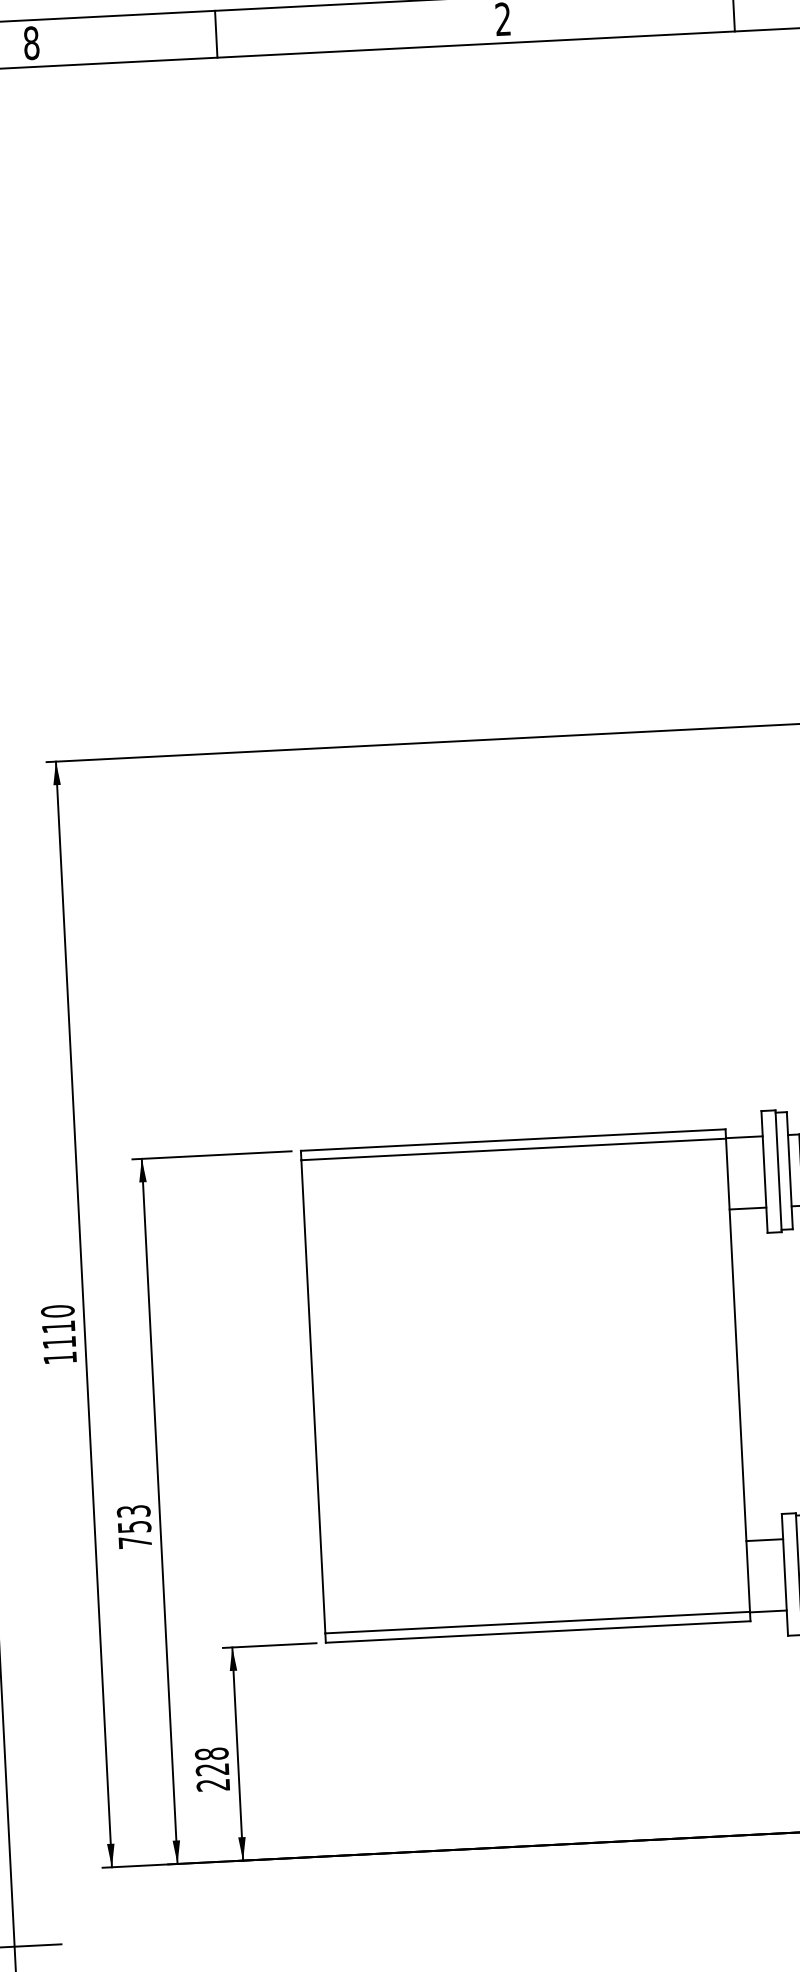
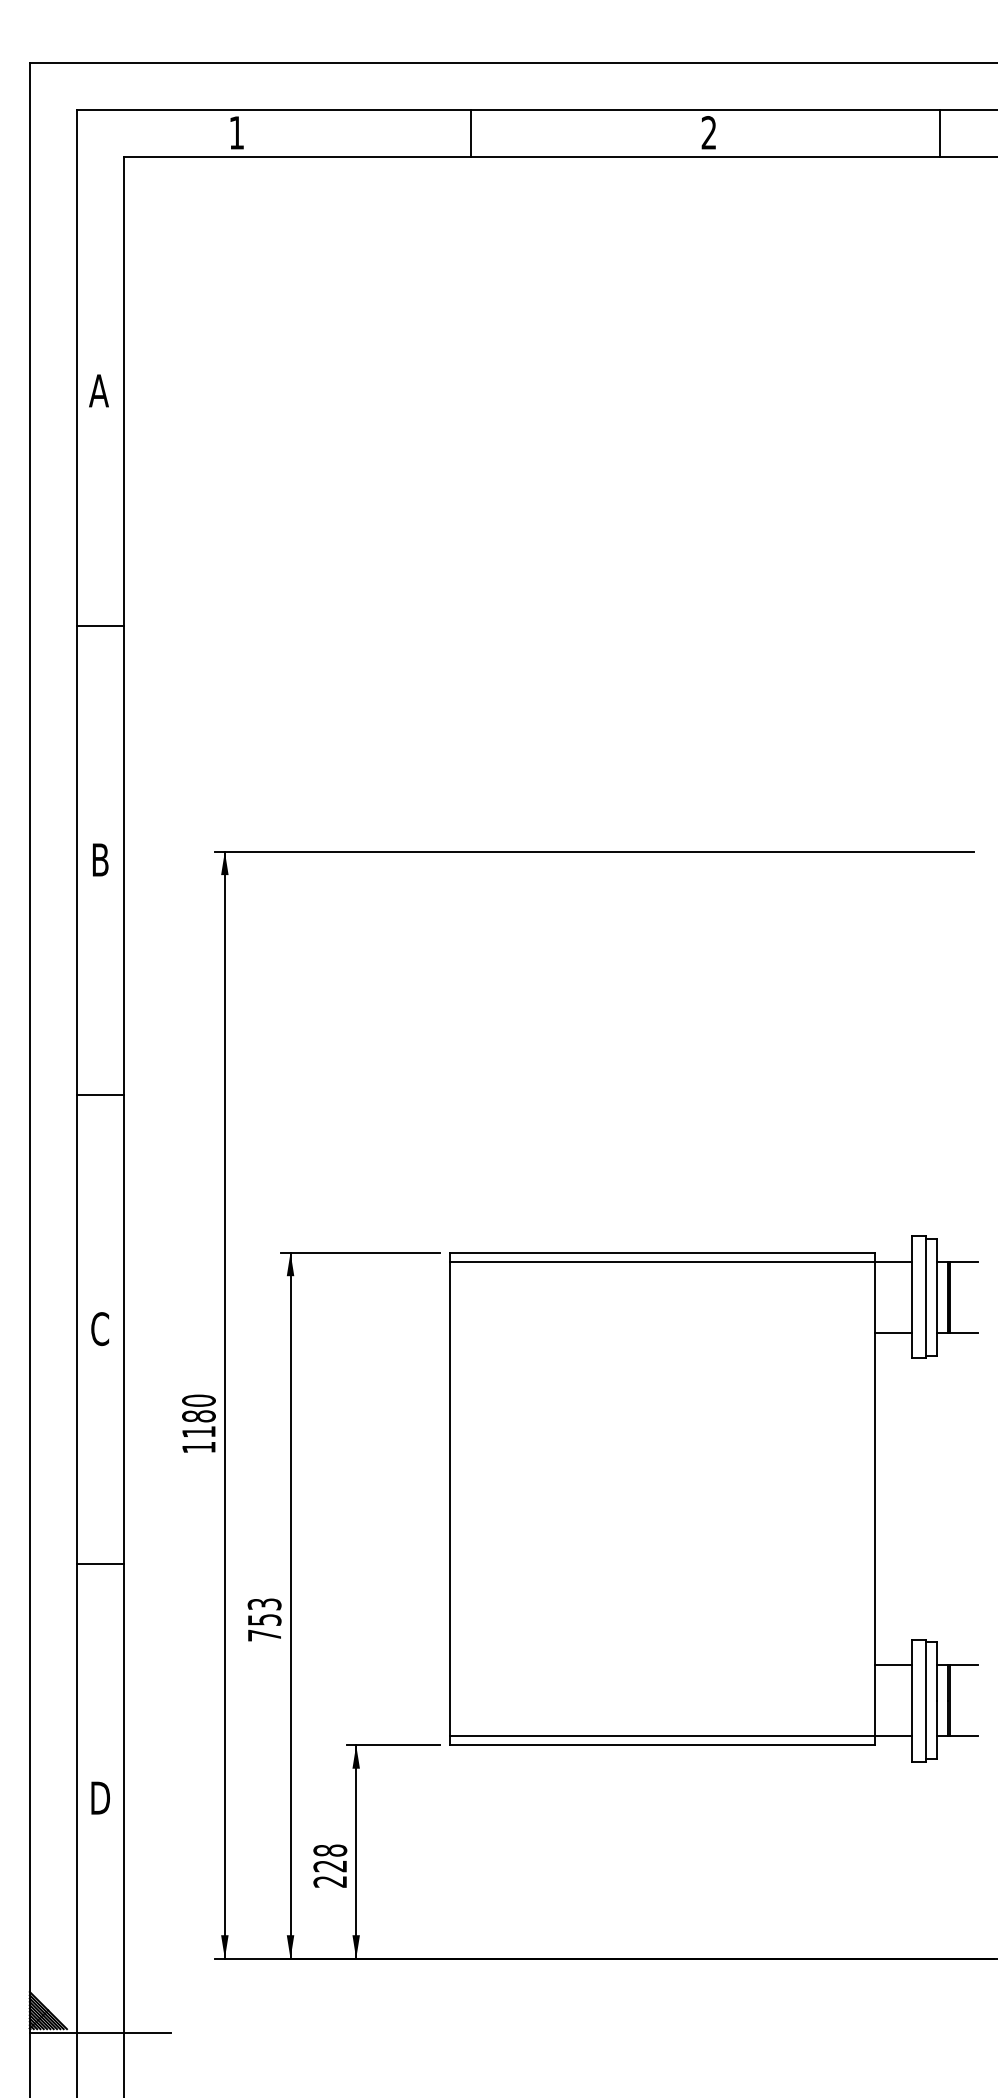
line: (215, 33) -> (470, 132), moved
text: (31, 42) -> (236, 132), 8 -> 1
text: (58, 1327) -> (198, 1416), 1110 -> 1180

